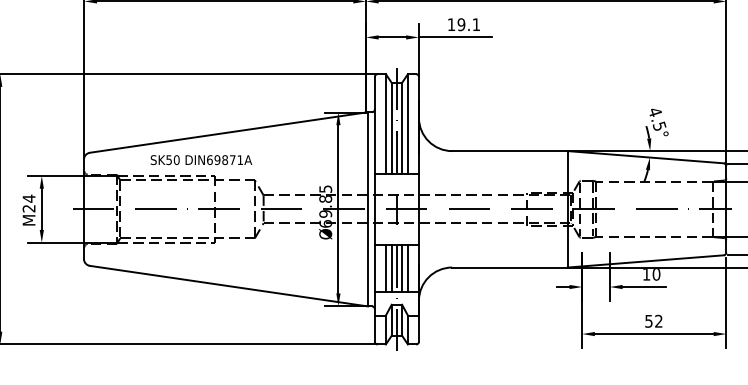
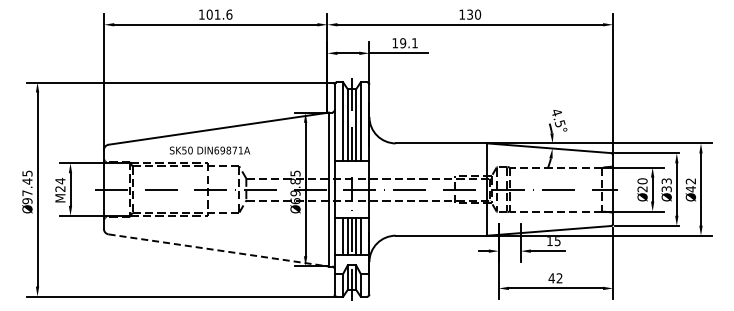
text: (200, 160) -> (209, 150), moved
text: (656, 274) -> (557, 241), 10 -> 15
line: (229, 286) -> (219, 250), solid -> dashed
text: (648, 321) -> (551, 278), 52 -> 42

